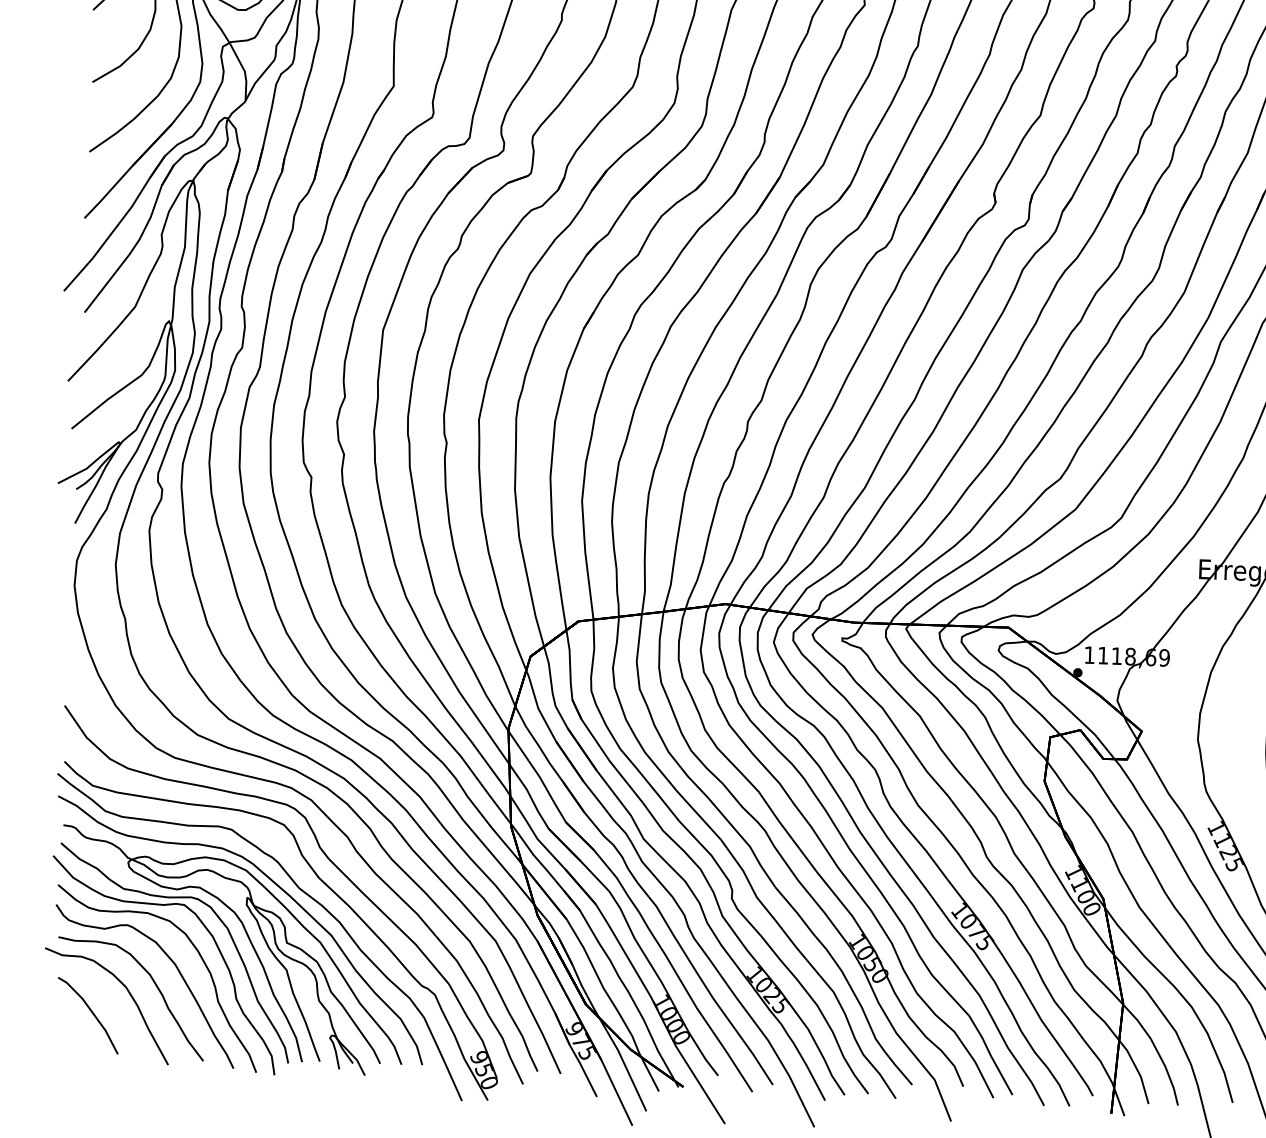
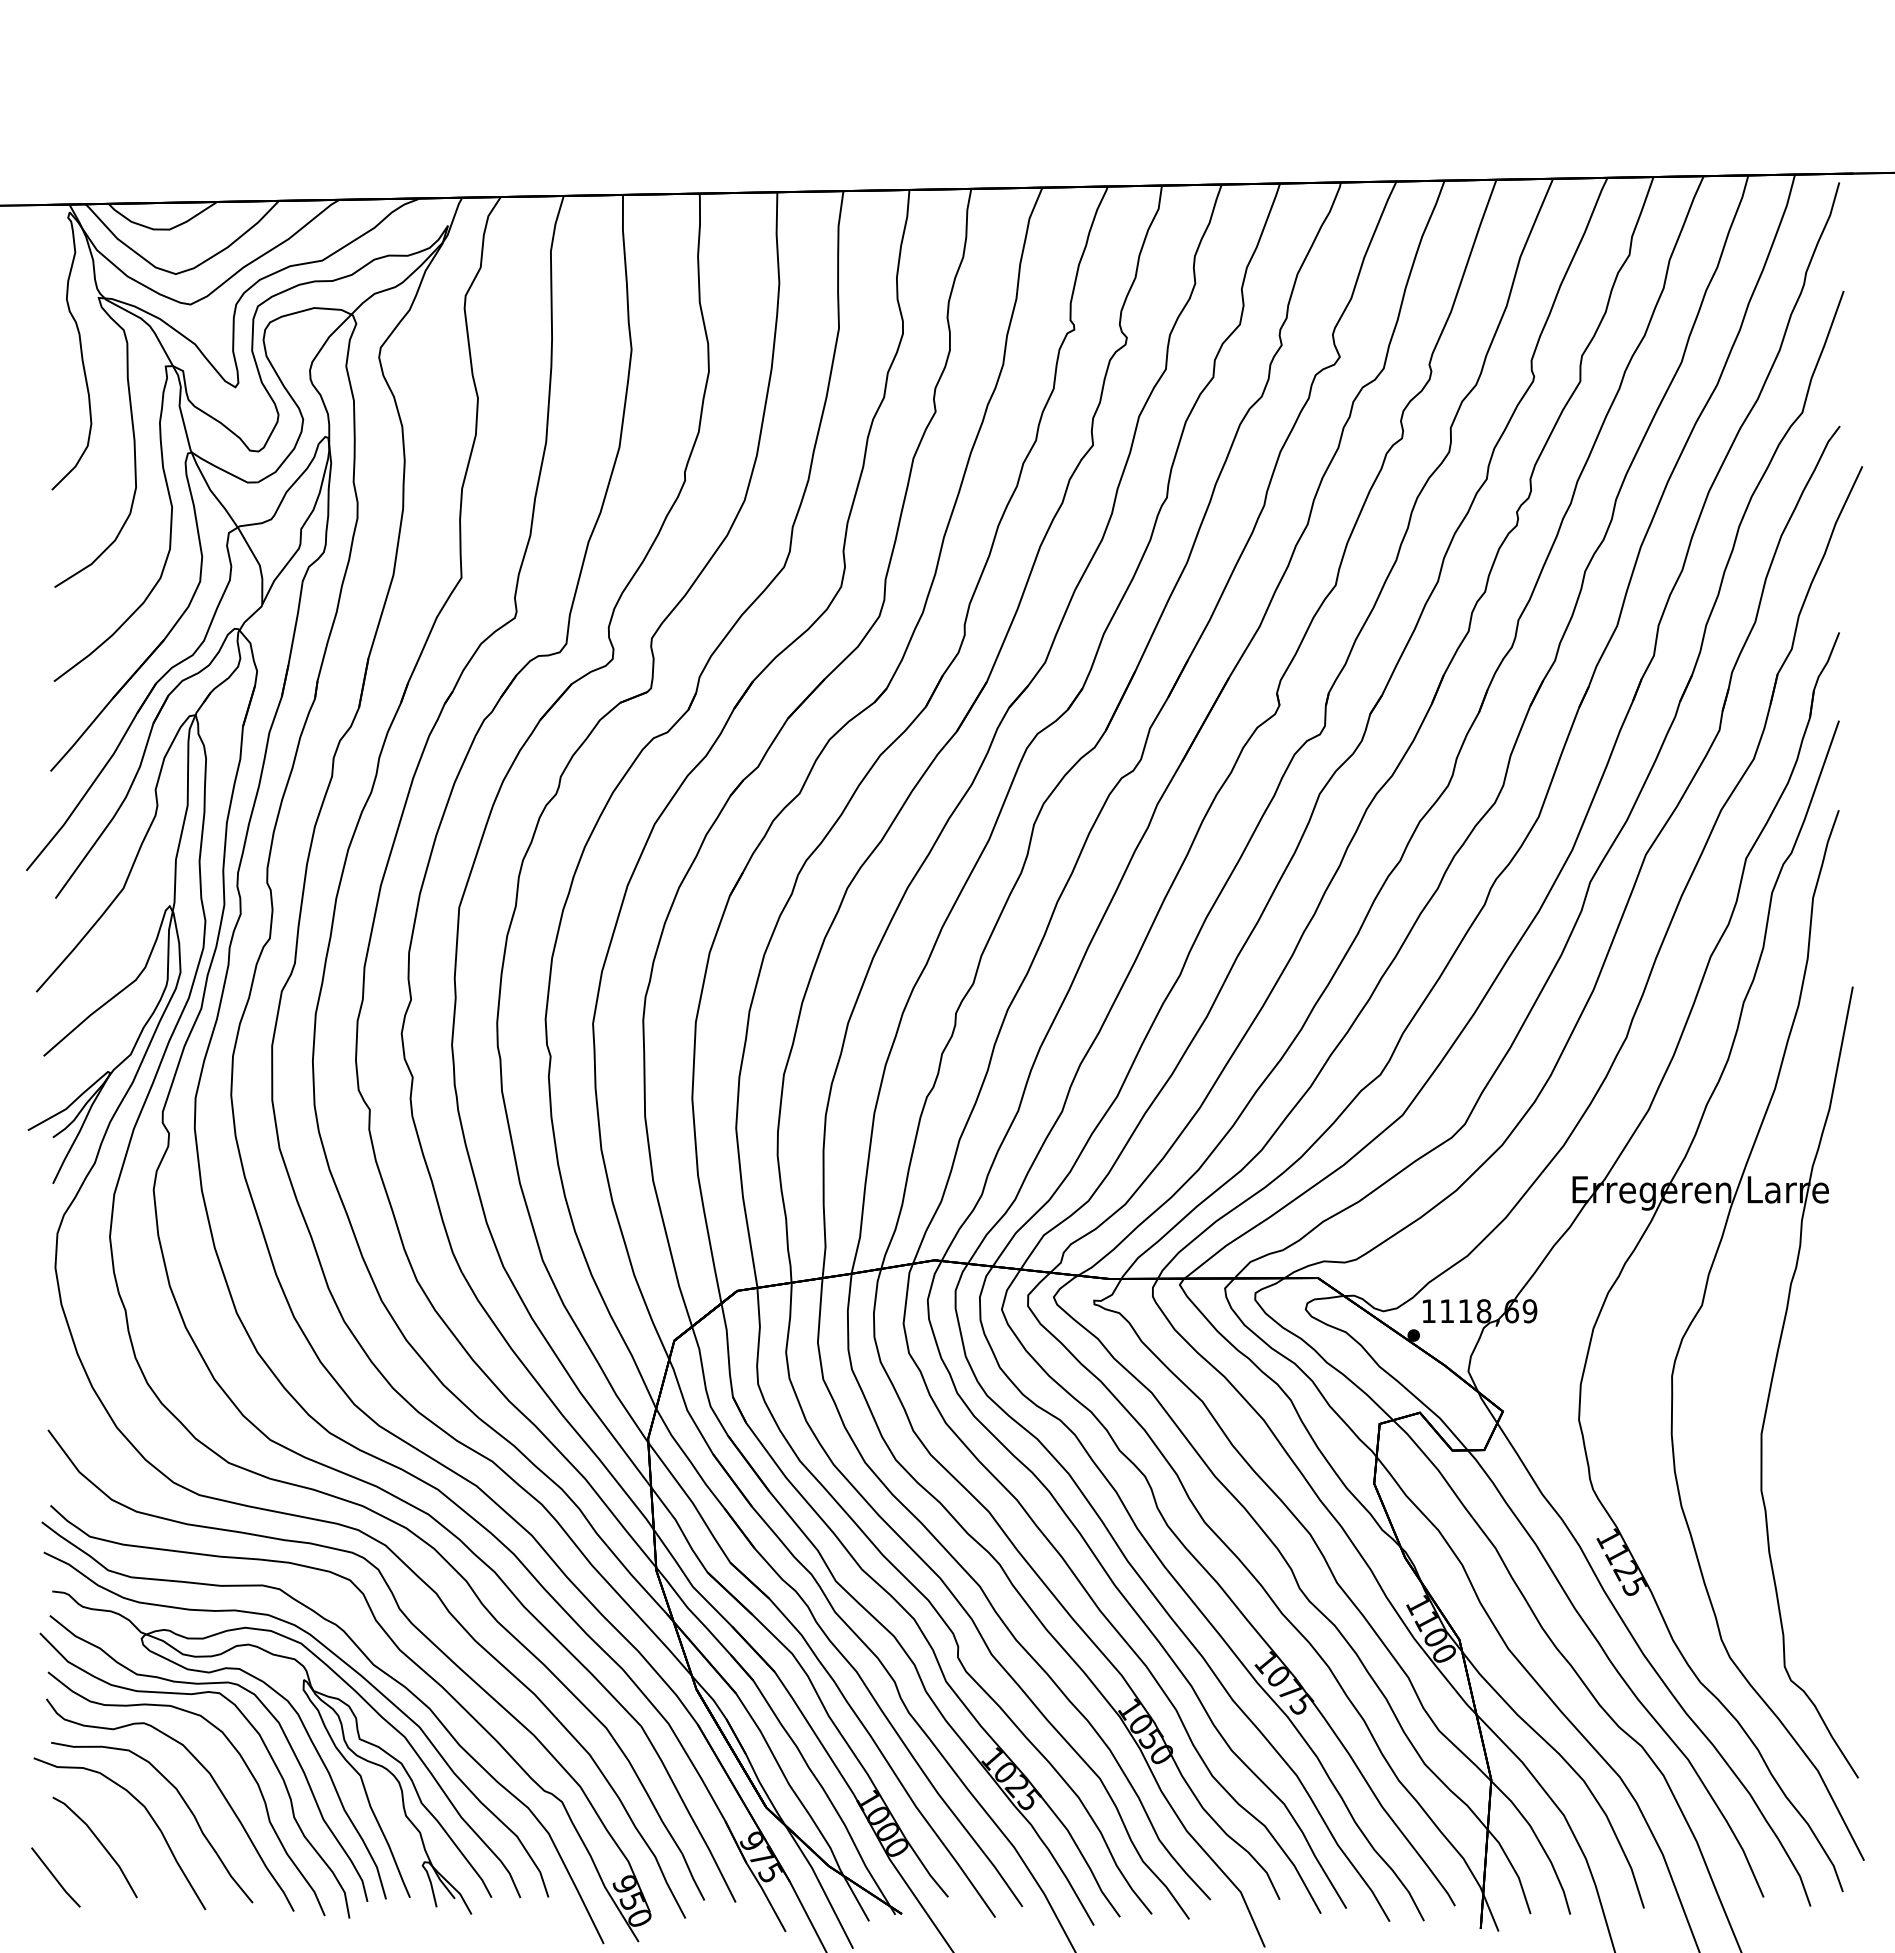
line: (58, 1036) -> (55, 1877), added

